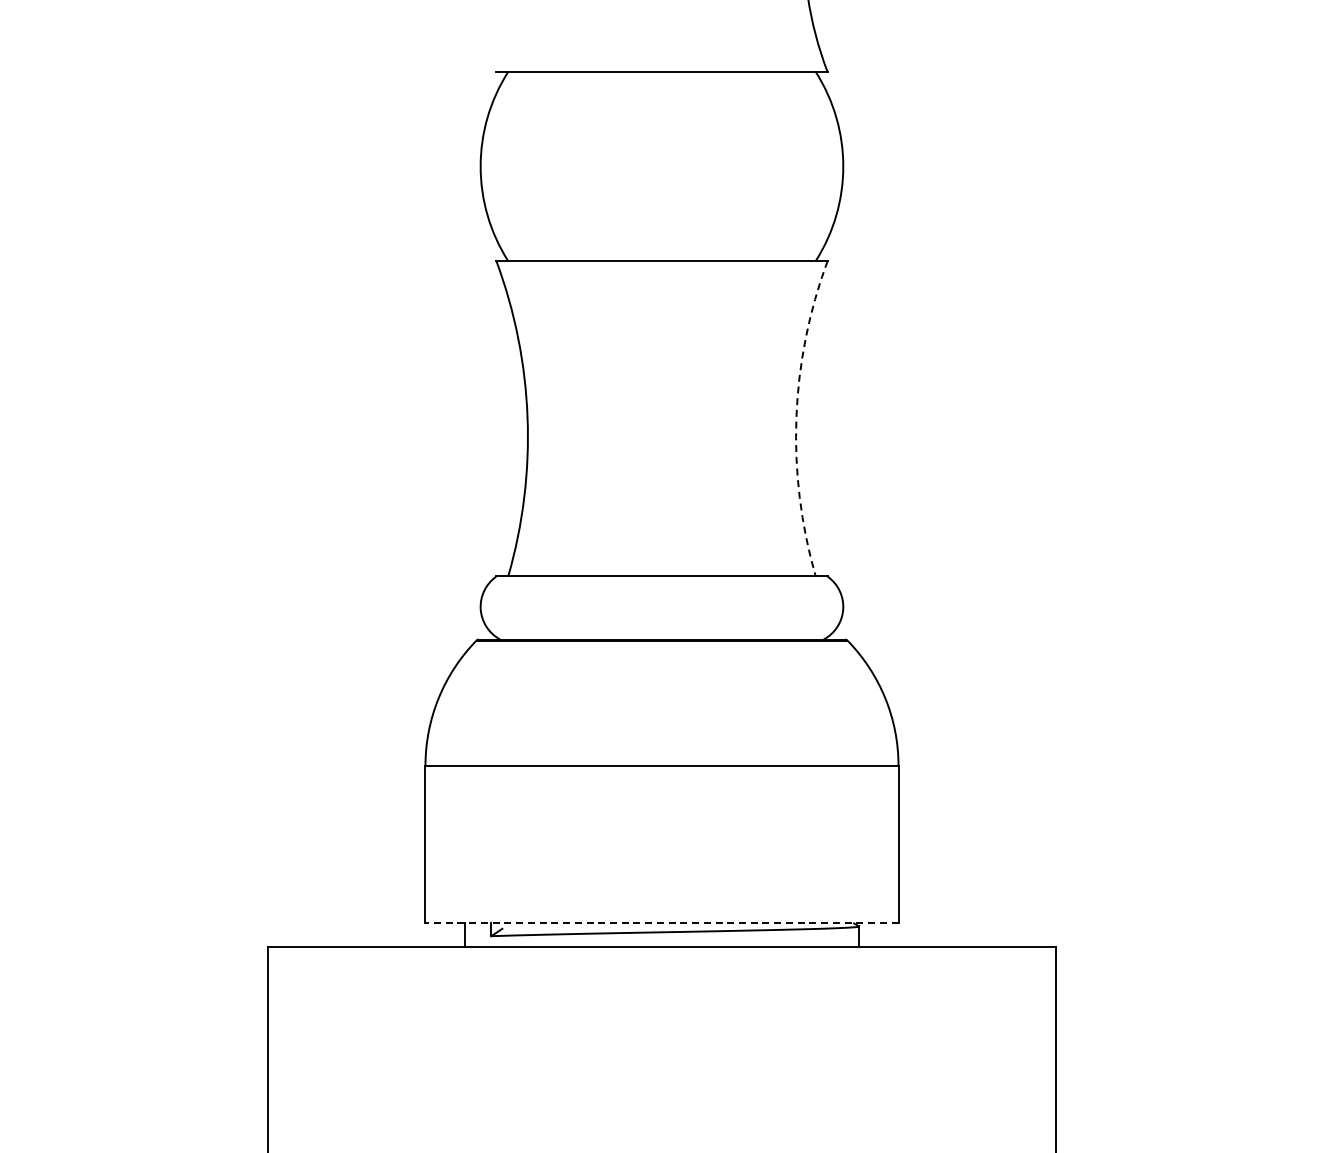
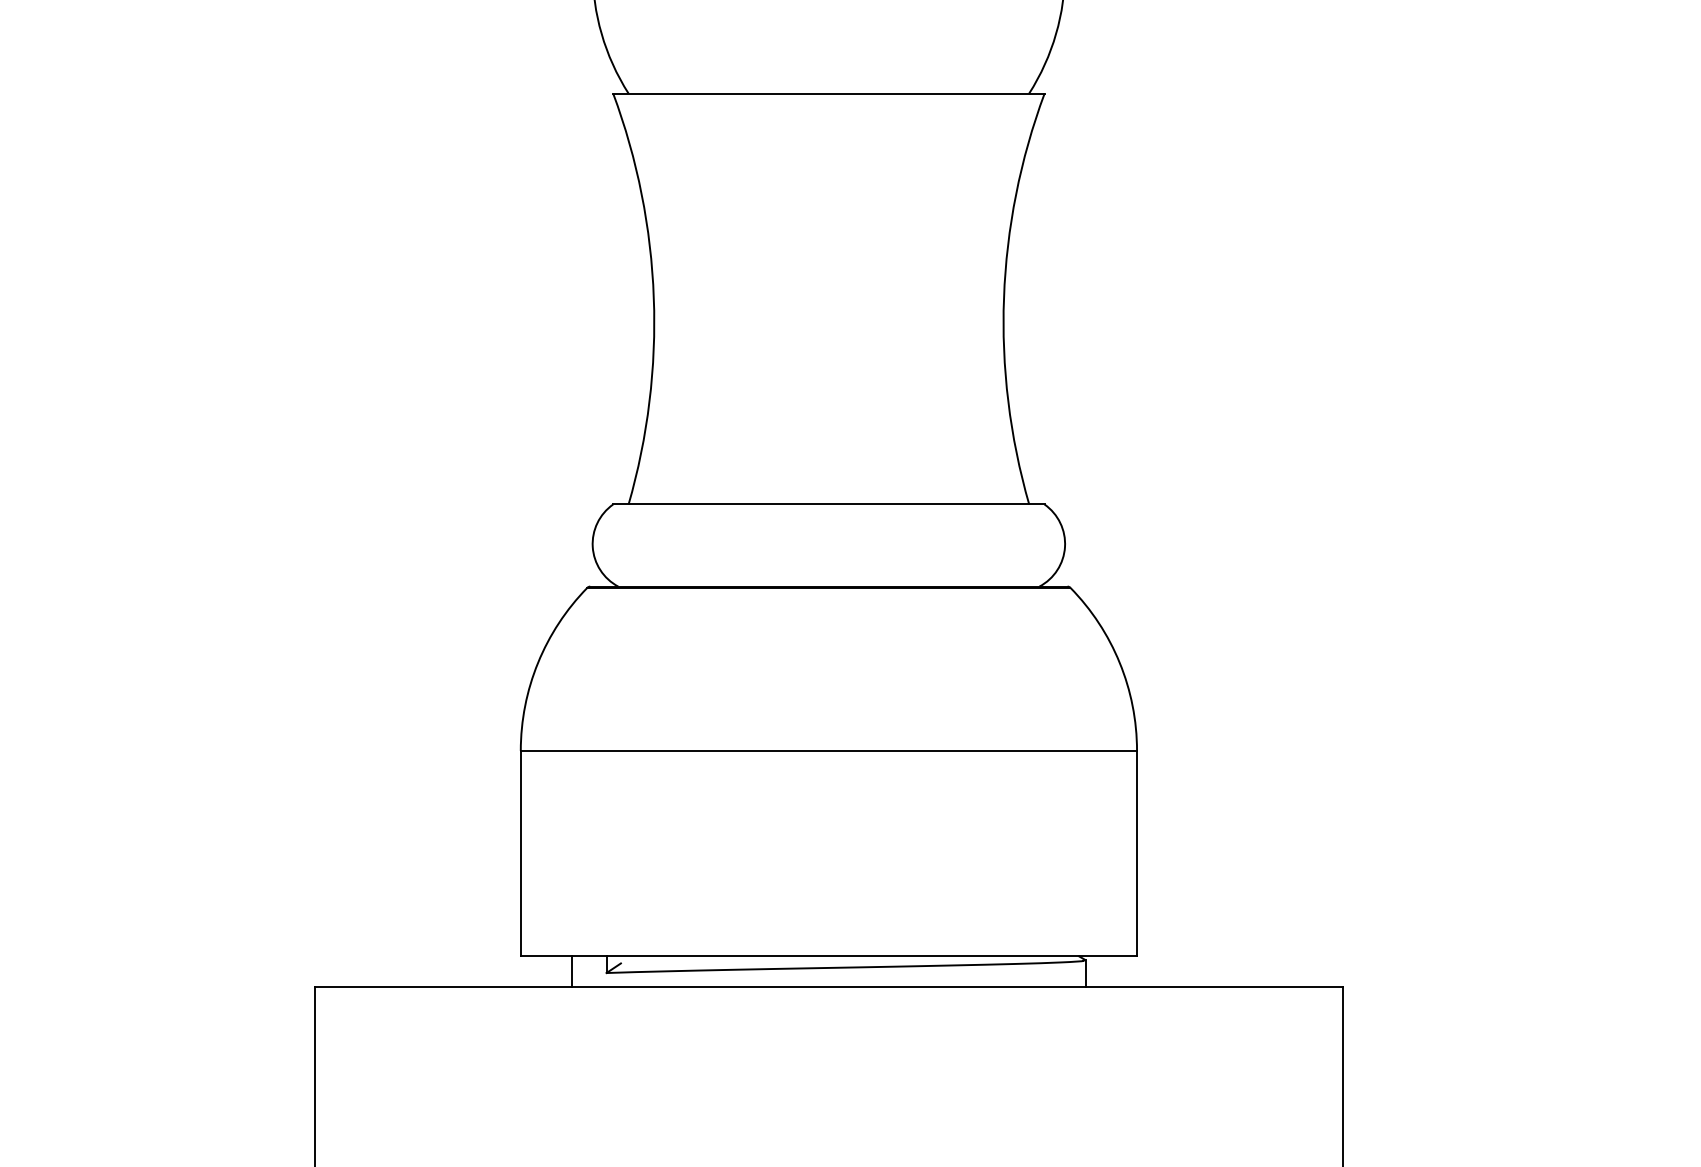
arc: (796, 417) -> (1004, 297), dashed -> solid
line: (661, 923) -> (828, 956), dashed -> solid

